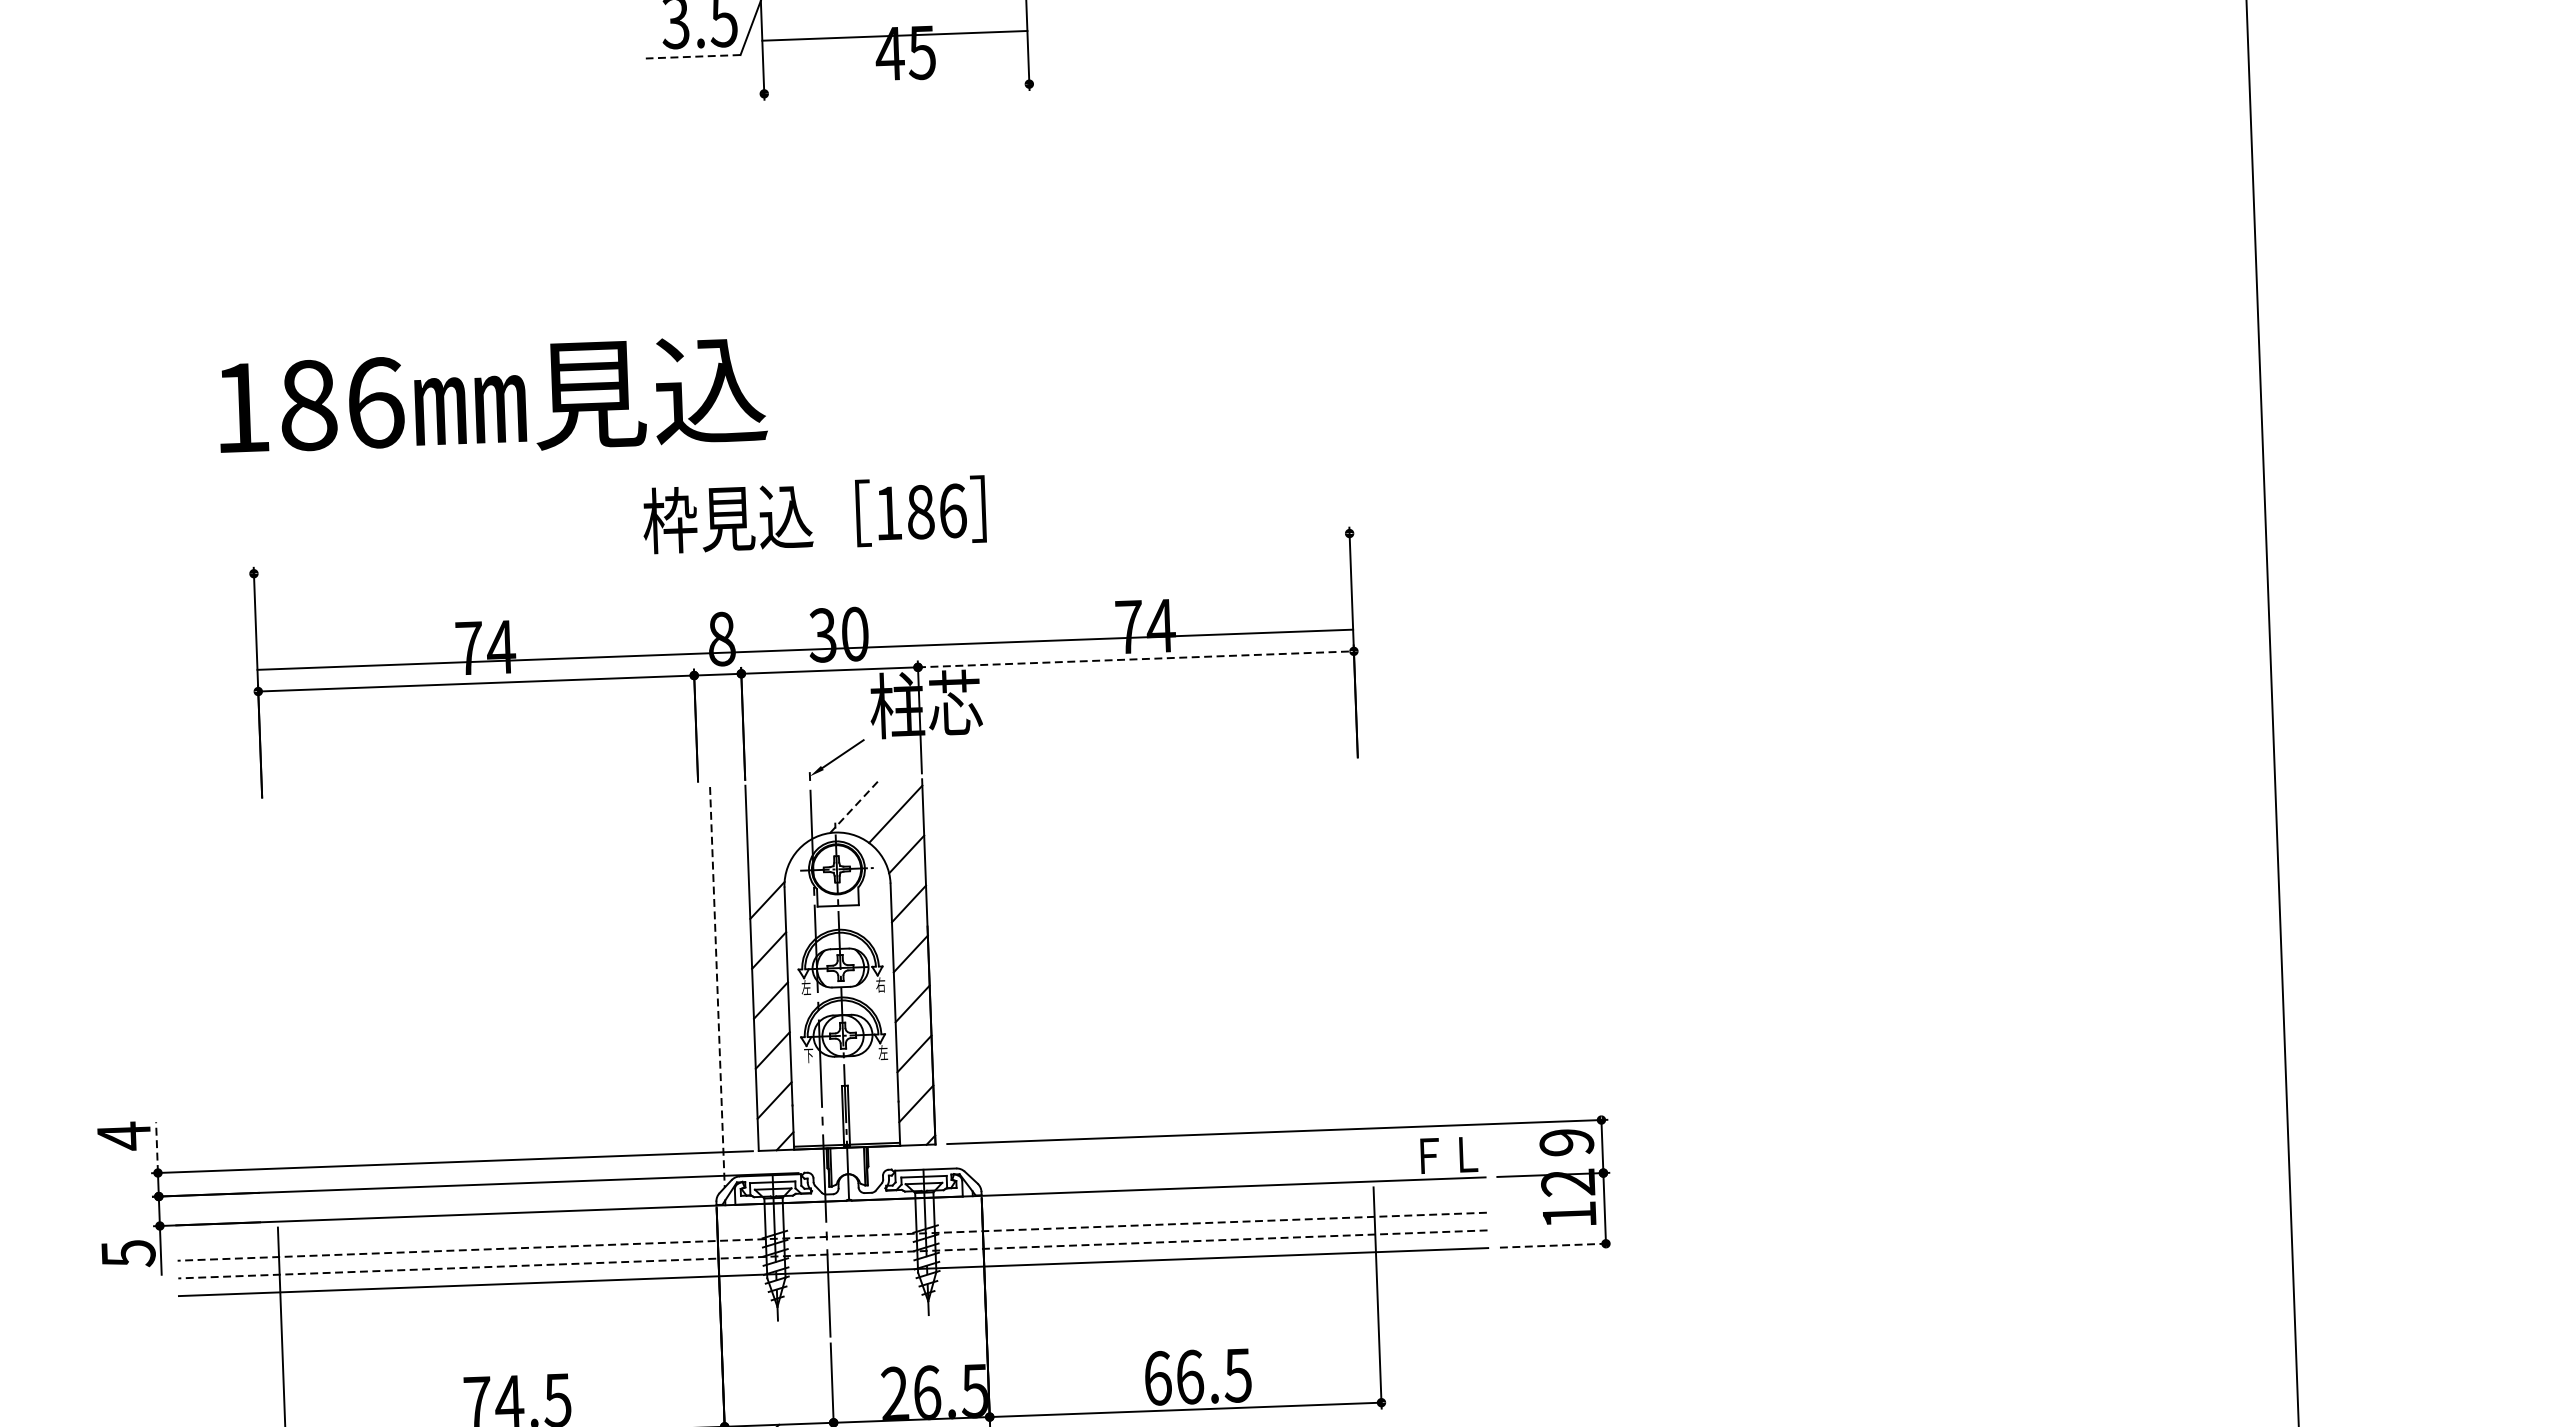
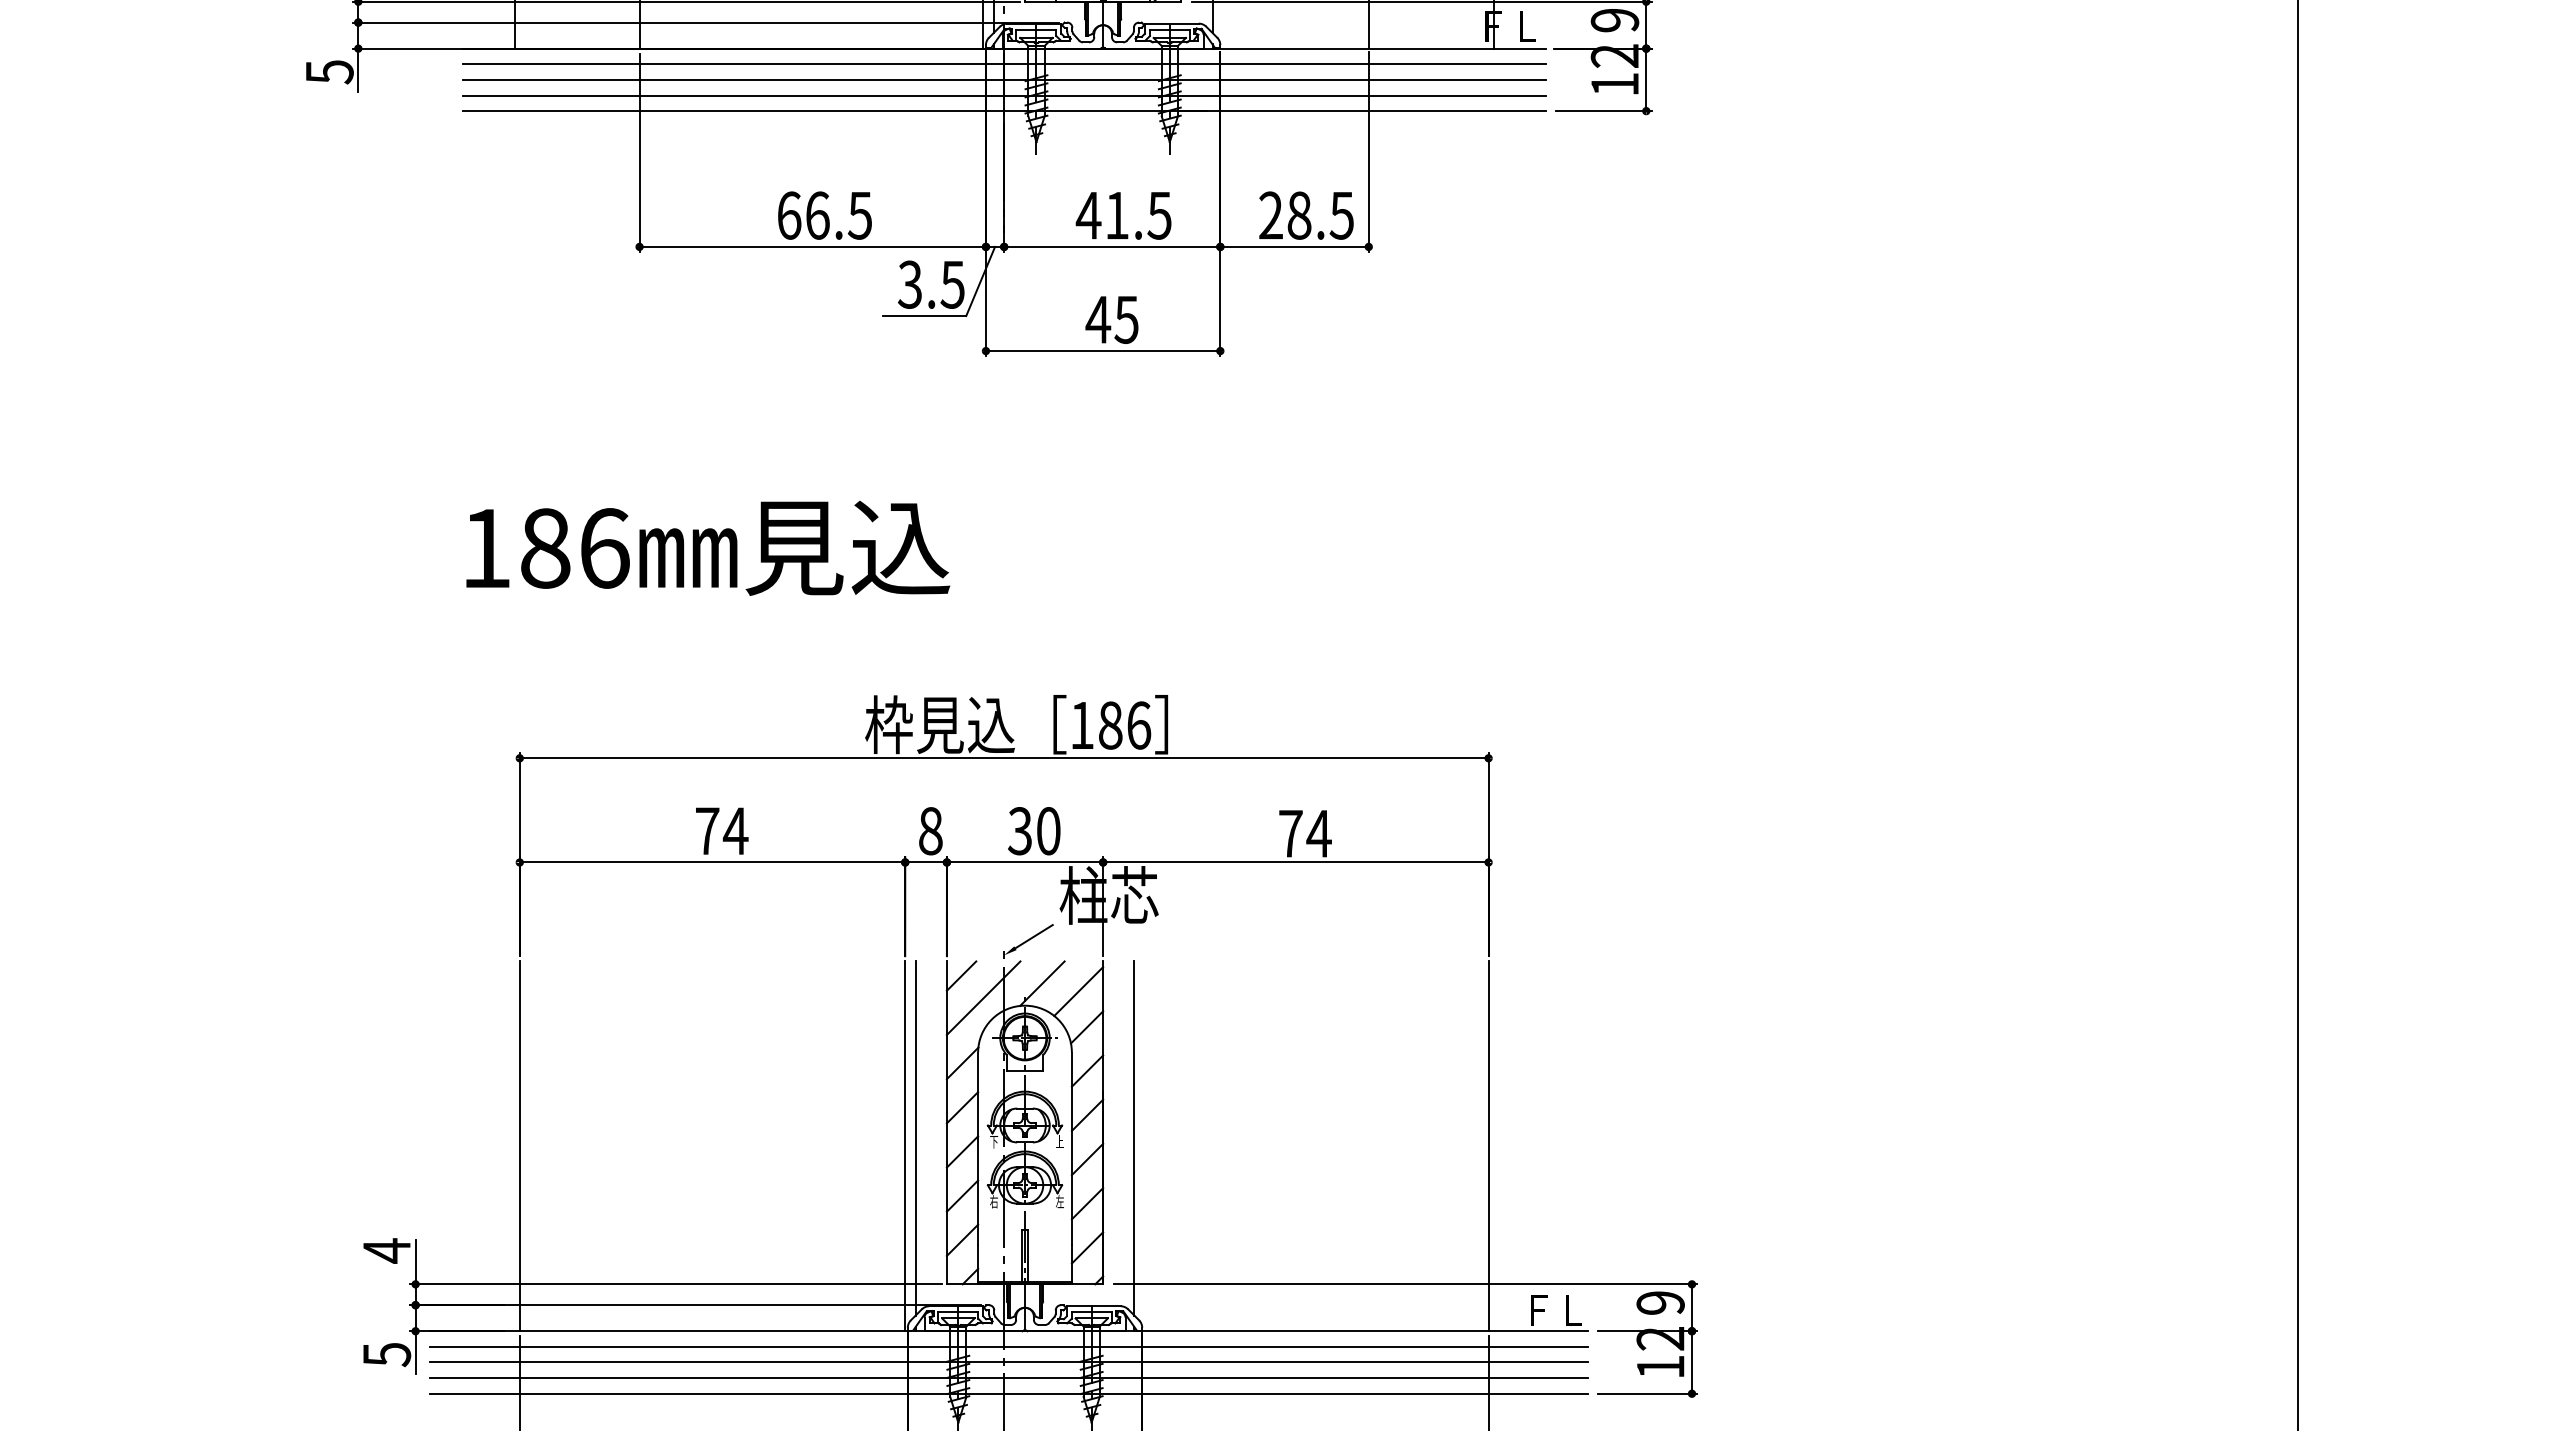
line: (894, 36) -> (1102, 351), moved
line: (693, 57) -> (924, 316), dashed -> solid
text: (492, 397) -> (708, 547), moved
line: (804, 650) -> (1003, 758), moved
line: (1135, 659) -> (1295, 862), dashed -> solid
line: (762, 801) -> (961, 975), added
line: (854, 806) -> (1042, 983), dashed -> solid
line: (788, 825) -> (983, 997), added
line: (1365, 972) -> (1488, 1146), added
line: (964, 978) -> (1134, 1138), added
text: (880, 984) -> (1059, 1141), 右 -> 上
text: (806, 987) -> (994, 1141), 左 -> 下
line: (717, 988) -> (915, 1139), dashed -> solid
line: (706, 996) -> (905, 1146), added
line: (269, 1012) -> (519, 1146), added
text: (809, 1055) -> (994, 1201), 下 -> 右
line: (156, 1147) -> (415, 1261), dashed -> solid
line: (831, 1218) -> (1008, 1346), added
line: (831, 1236) -> (1008, 1362), dashed -> solid
line: (1556, 1245) -> (1648, 1393), dashed -> solid
line: (832, 1254) -> (1008, 1378), dashed -> solid

